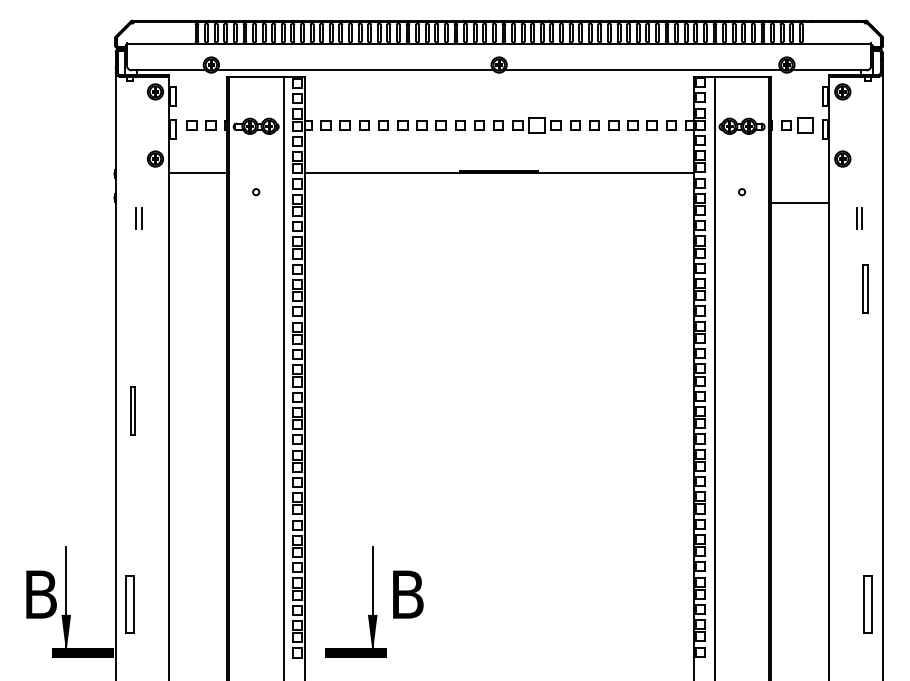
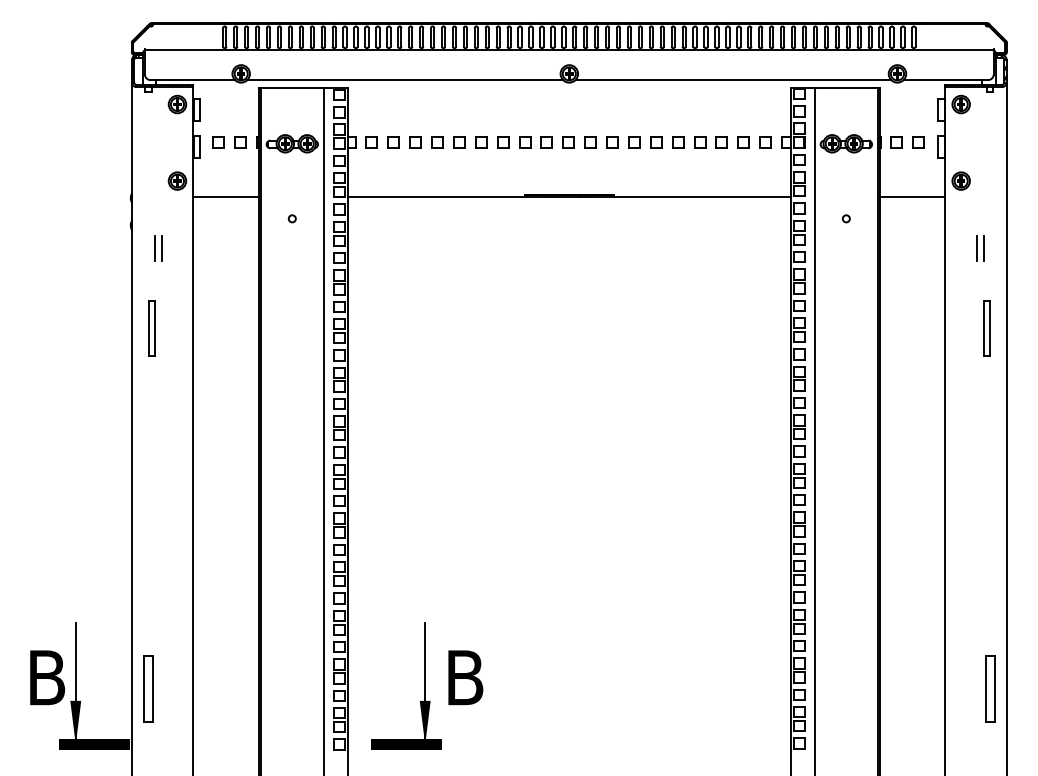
part: (536, 125) -> (612, 142), size x0.62
part: (805, 125) -> (918, 142), size x0.62
line: (800, 202) -> (912, 196), moved
part: (132, 411) -> (151, 328), moved

